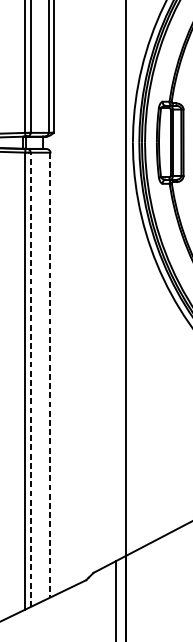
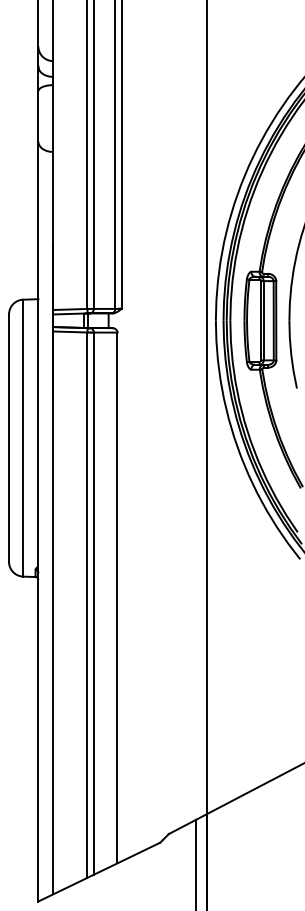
line: (50, 375) -> (117, 598), dashed -> solid
line: (30, 379) -> (93, 603), dashed -> solid

